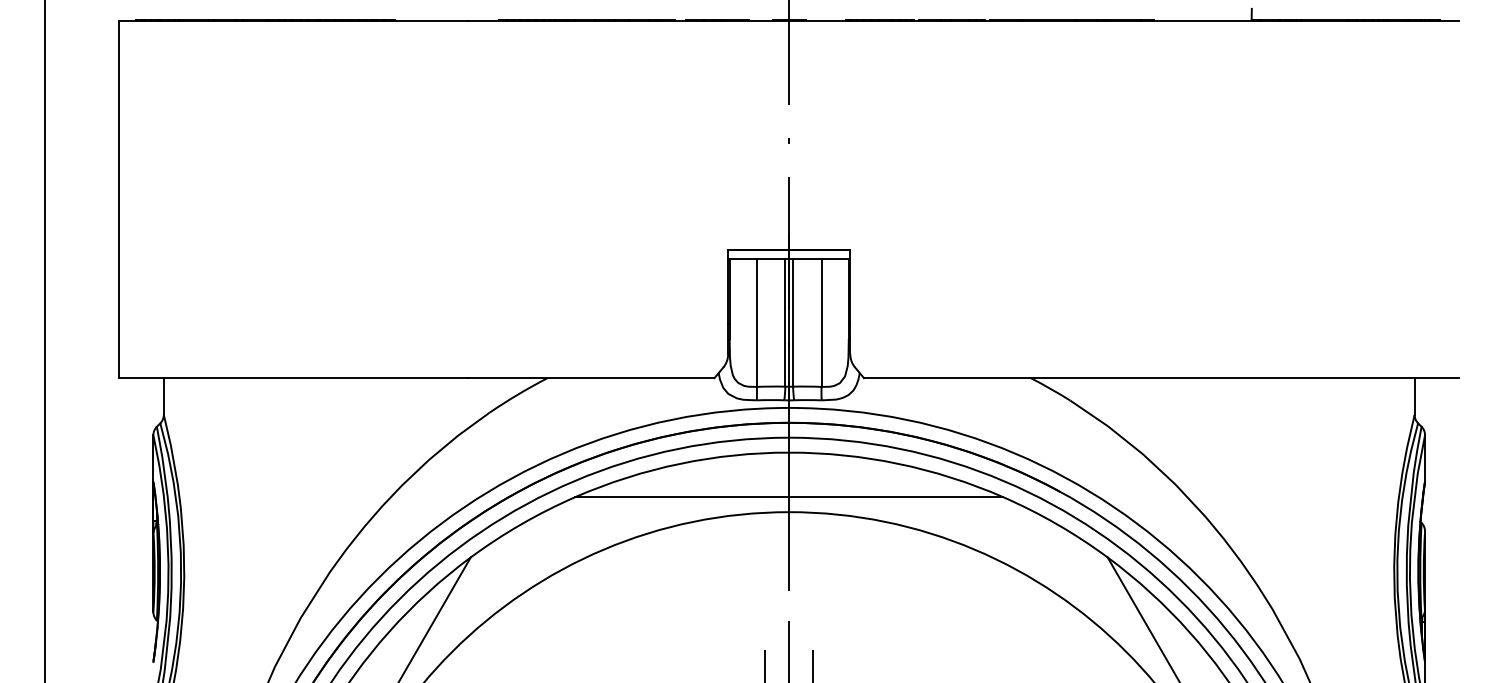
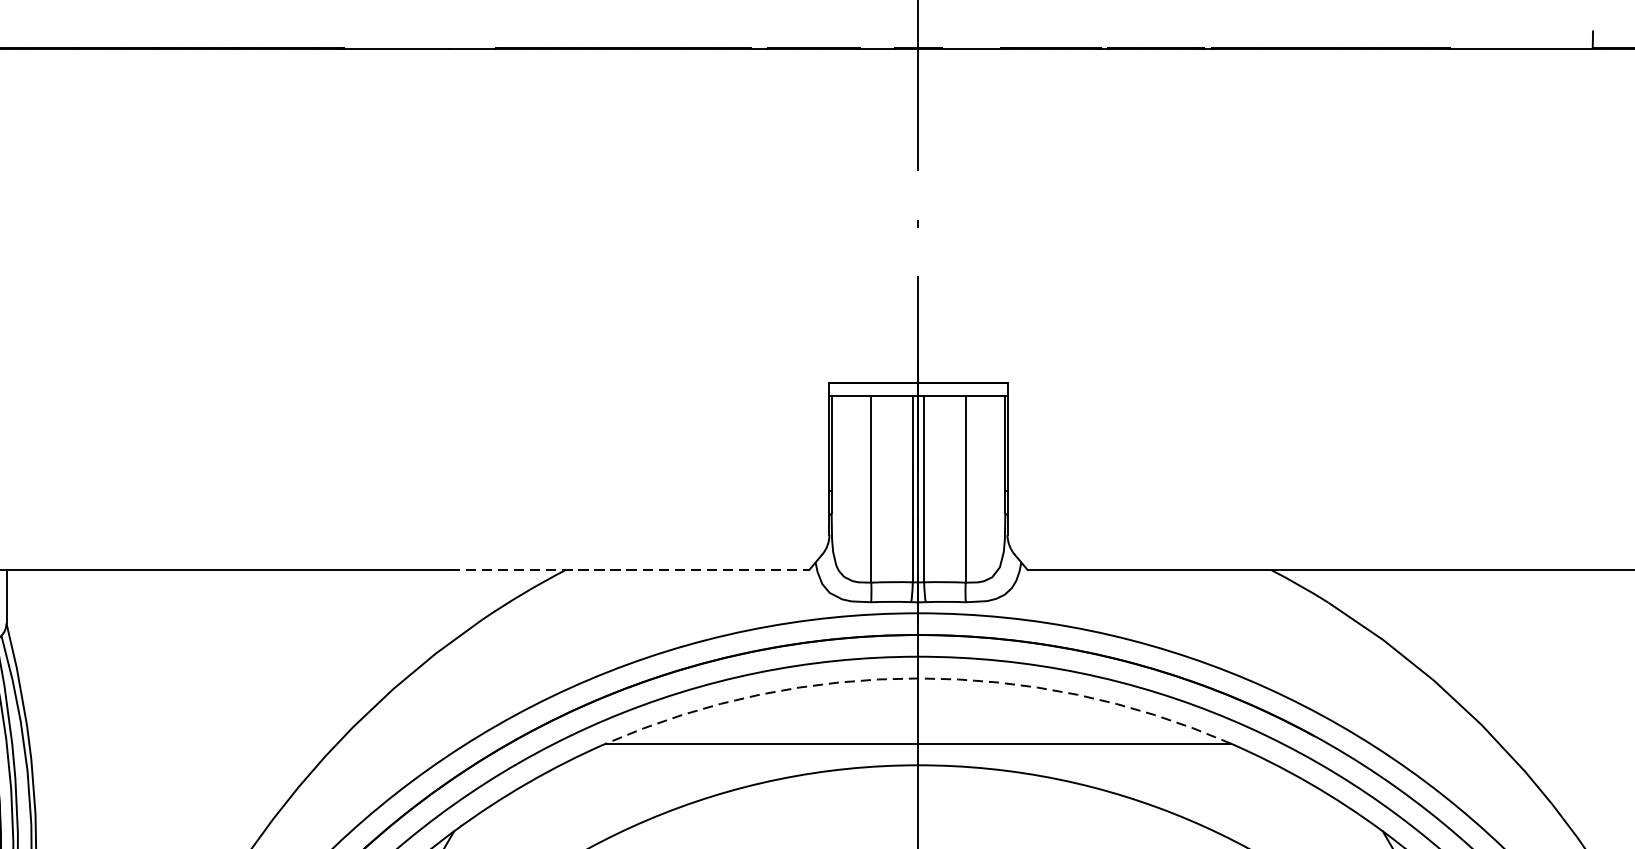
line: (591, 378) -> (630, 570), solid -> dashed
arc: (789, 452) -> (918, 678), solid -> dashed

